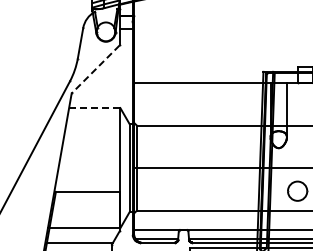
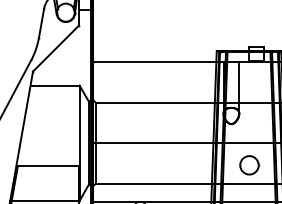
line: (95, 69) -> (55, 48), dashed -> solid
line: (94, 108) -> (54, 86), dashed -> solid

